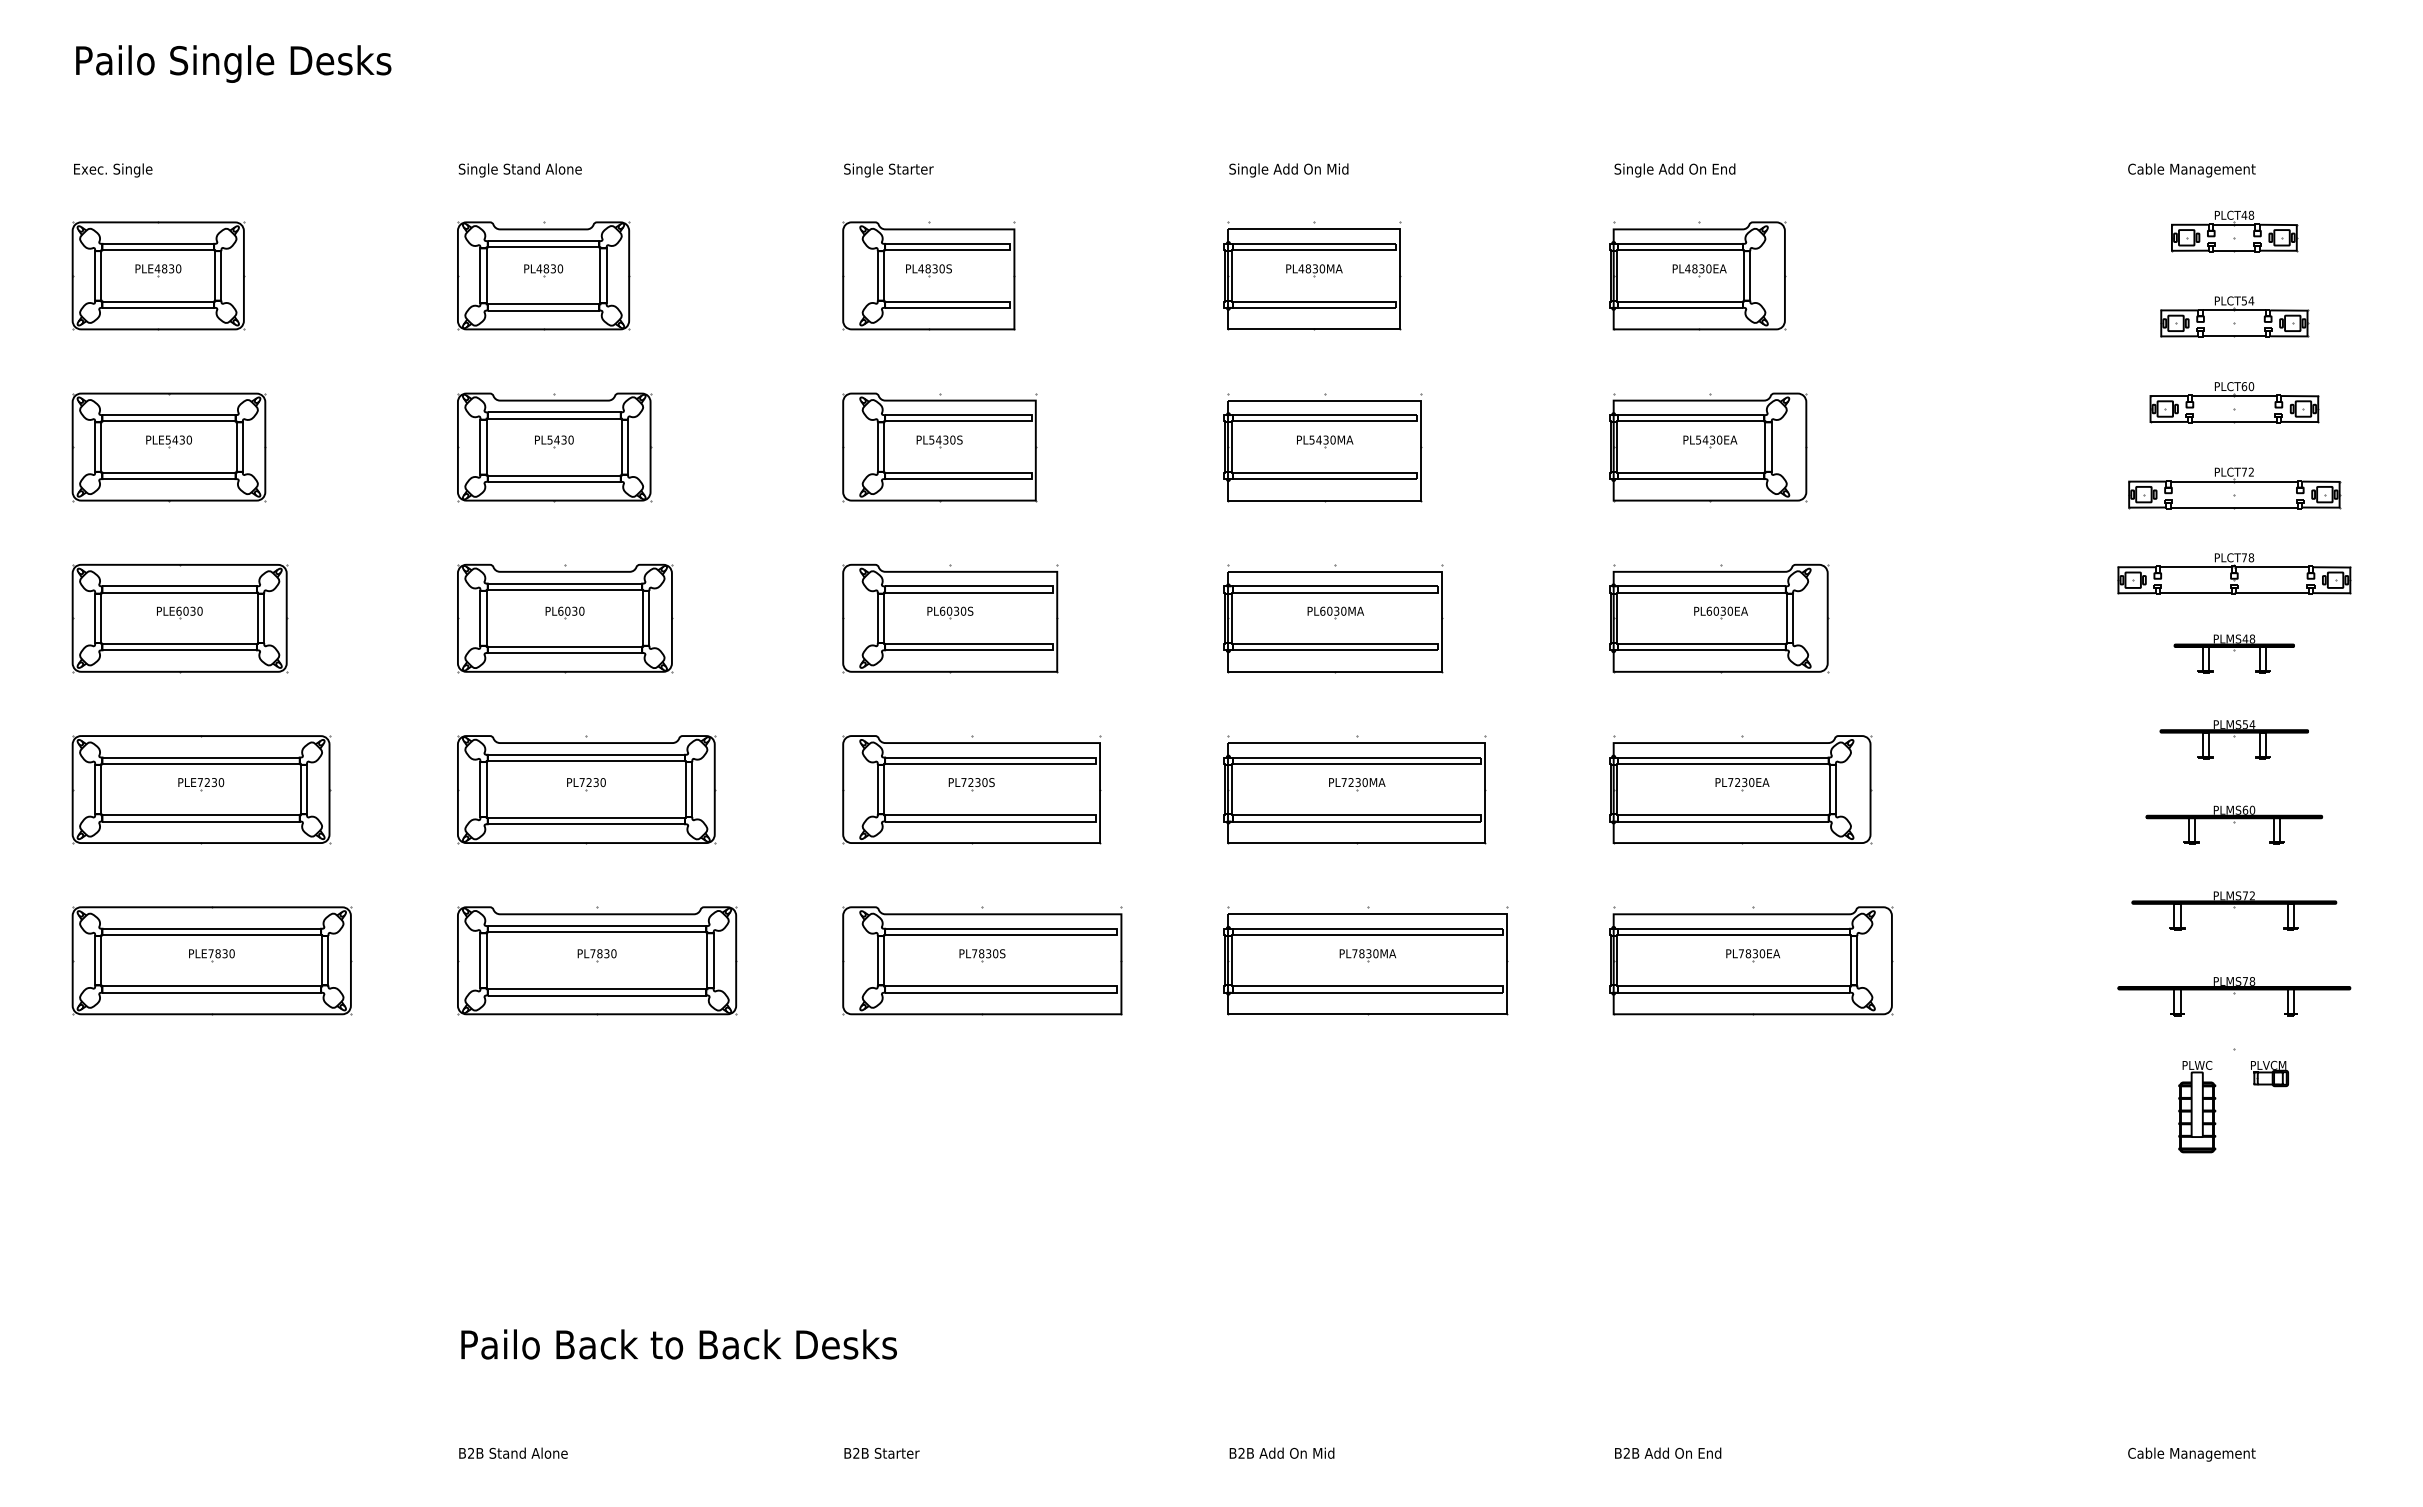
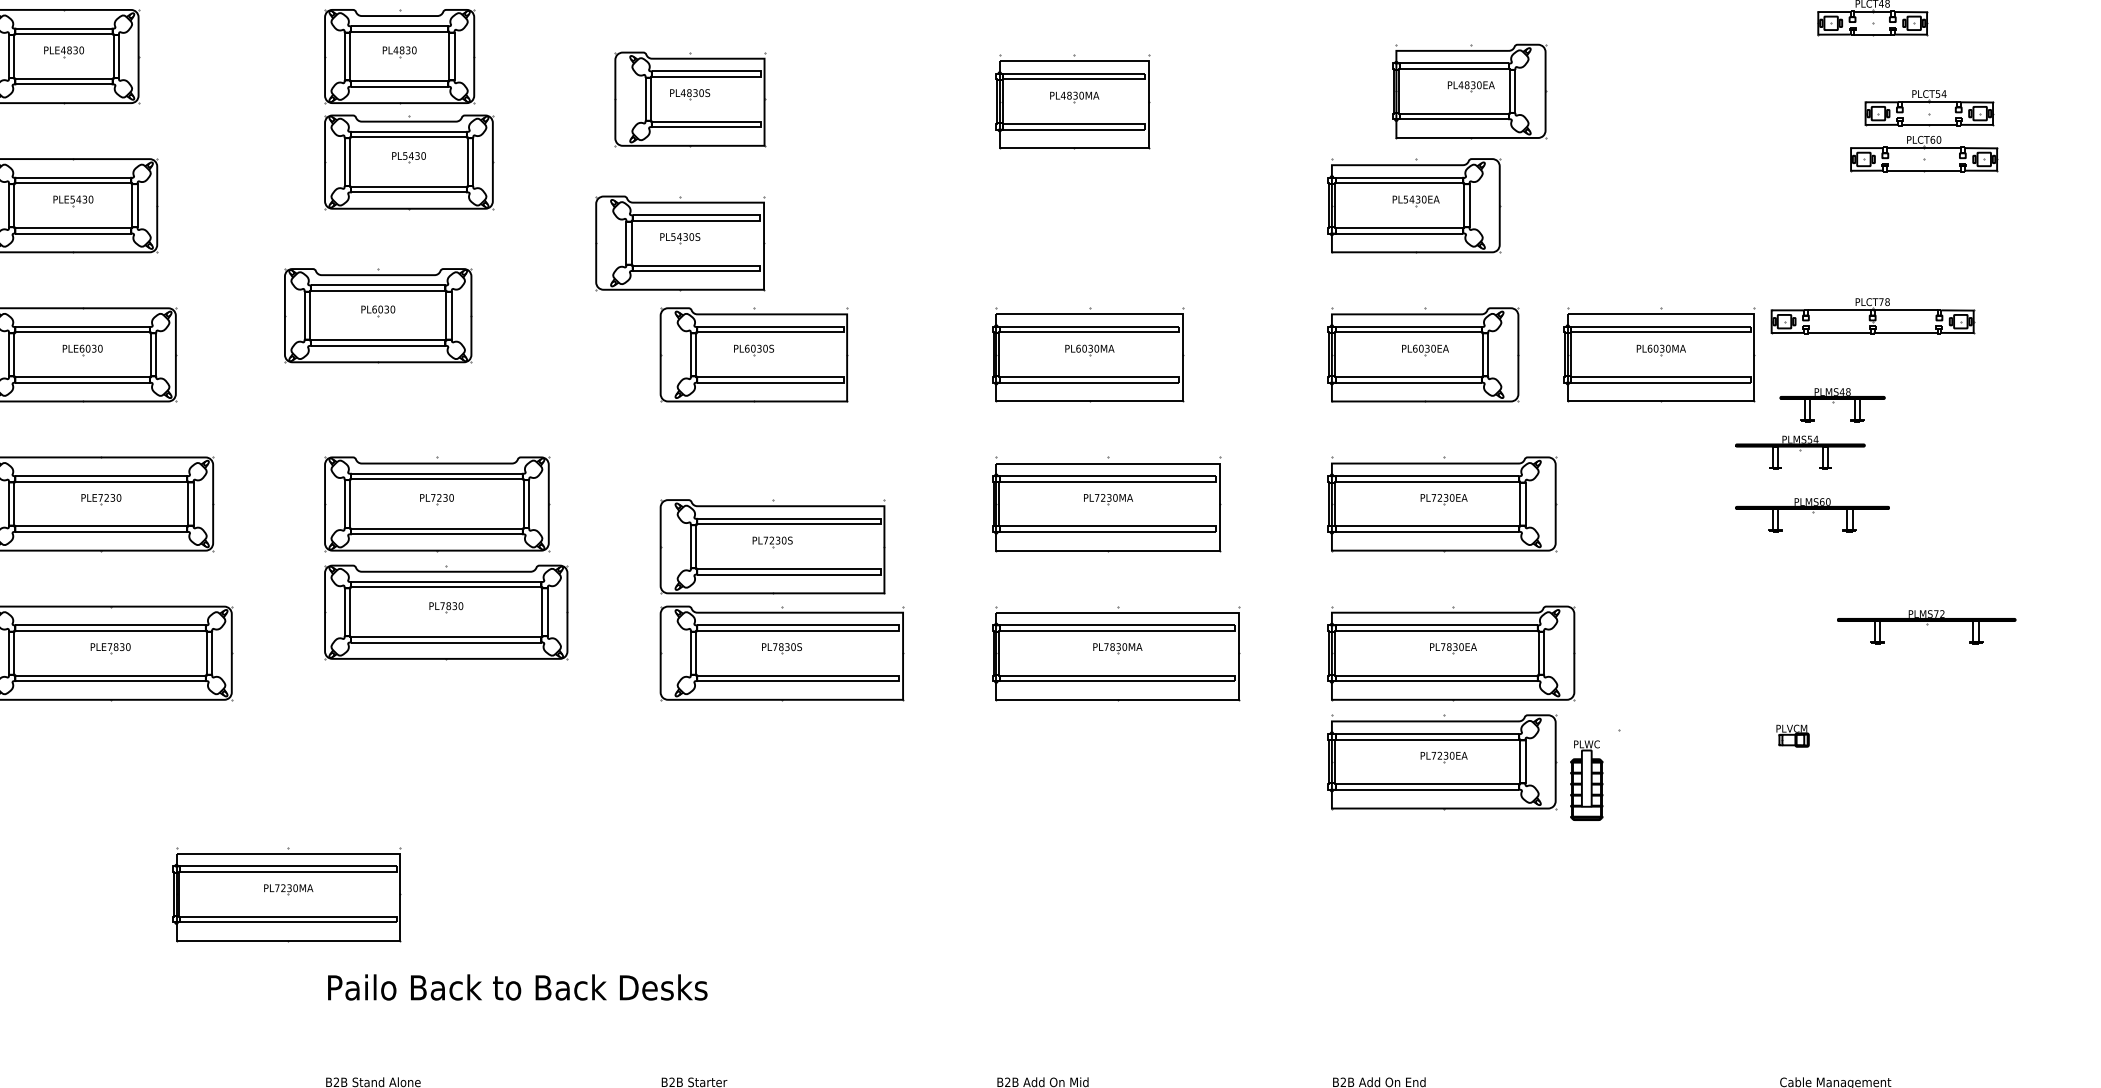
part: (928, 275) -> (689, 98), moved
part: (1312, 275) -> (1073, 101), moved
part: (1697, 275) -> (1469, 91), moved
part: (2234, 316) -> (1929, 107), moved
part: (2234, 402) -> (1924, 153), moved
part: (554, 447) -> (409, 162), moved
part: (939, 447) -> (680, 243), moved
part: (1322, 447) -> (1078, 206), removed
part: (2234, 488) -> (1872, 241), removed
part: (565, 618) -> (378, 315), moved
part: (1989, 618) -> (1659, 355), added
part: (2233, 653) -> (1831, 404), moved
part: (2233, 739) -> (1799, 452), moved
part: (971, 789) -> (772, 546), moved
part: (2233, 824) -> (1811, 514), moved
part: (2234, 910) -> (1926, 626), moved
part: (597, 960) -> (446, 612), moved
part: (2234, 996) -> (1872, 684), removed
part: (2269, 1073) -> (1792, 735), moved
part: (1740, 1085) -> (1442, 761), added
part: (2206, 1100) -> (1594, 774), moved
part: (413, 1237) -> (286, 894), added

